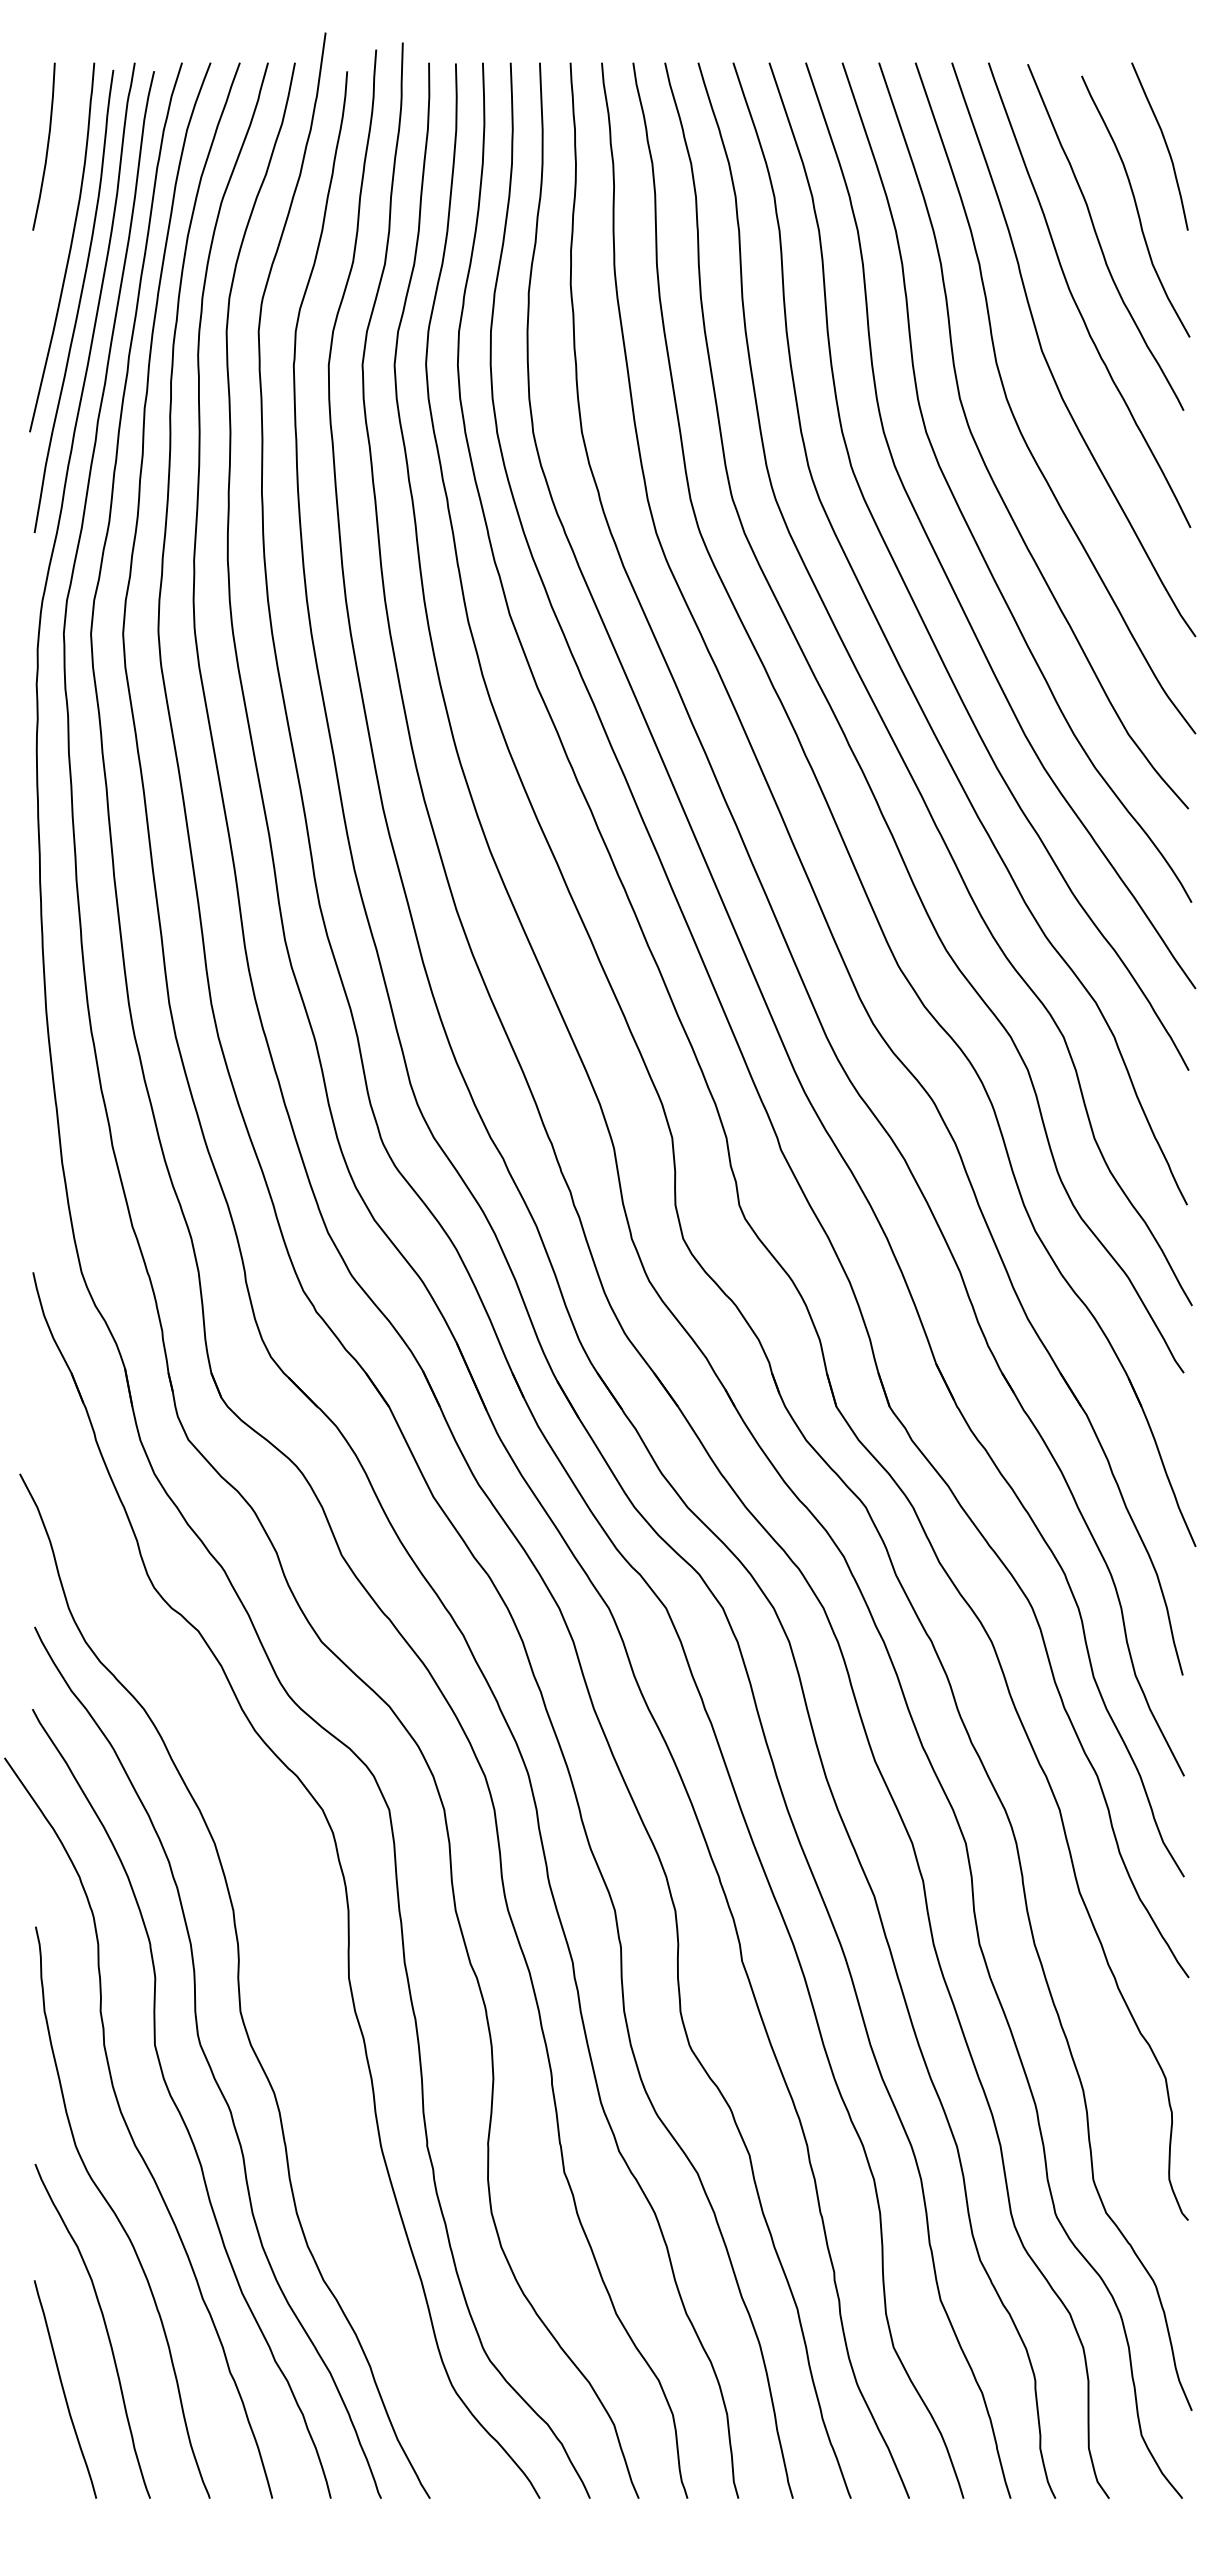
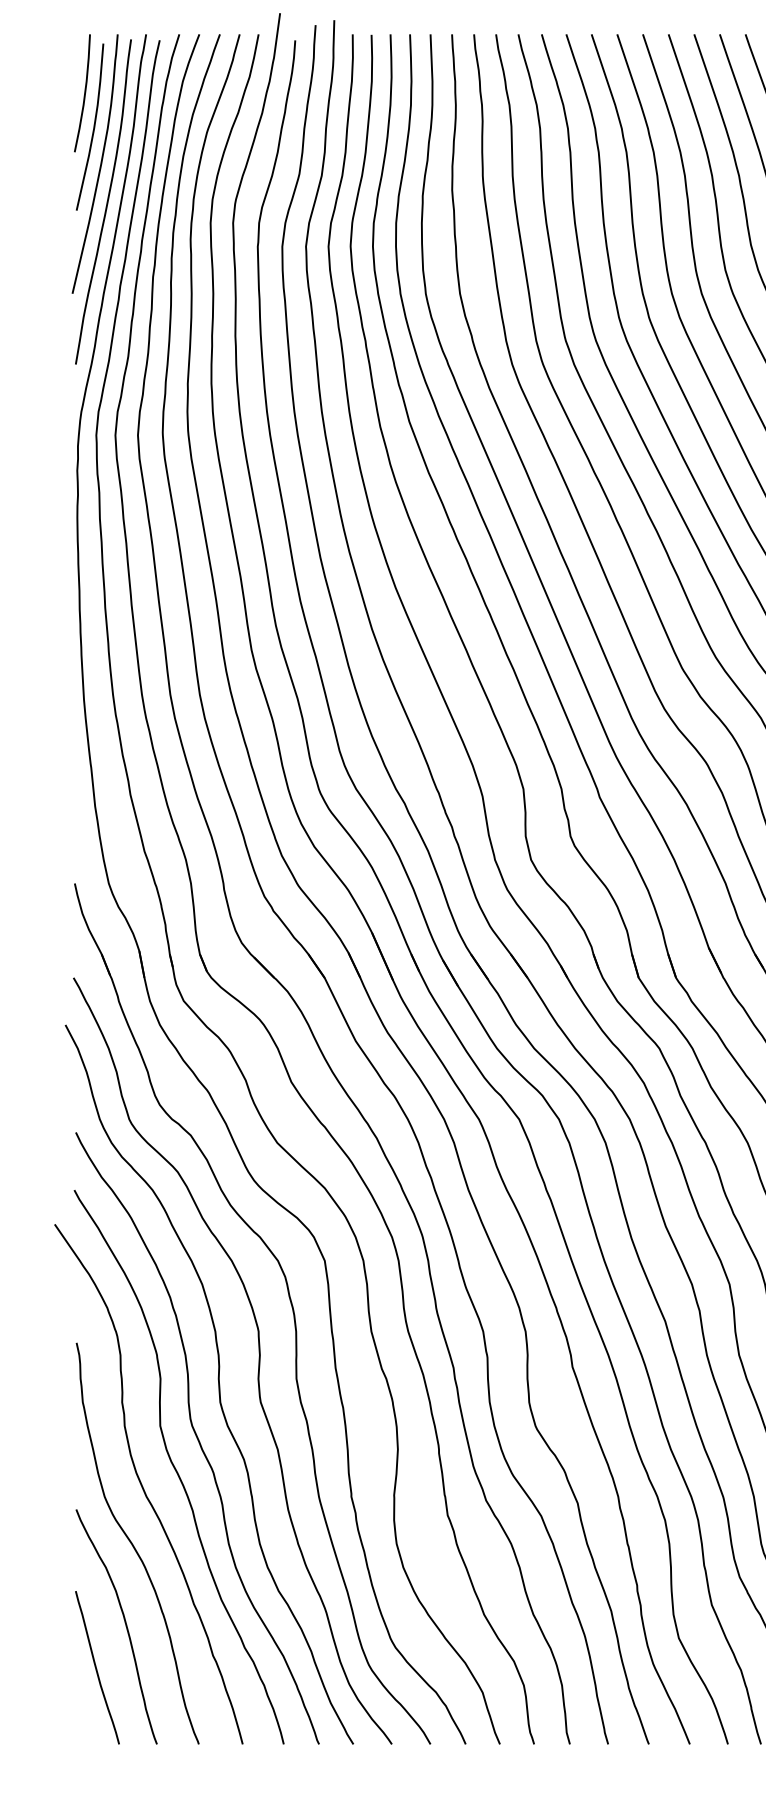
curve: (59, 196) -> (93, 128), added
curve: (295, 1952) -> (258, 1360), added

